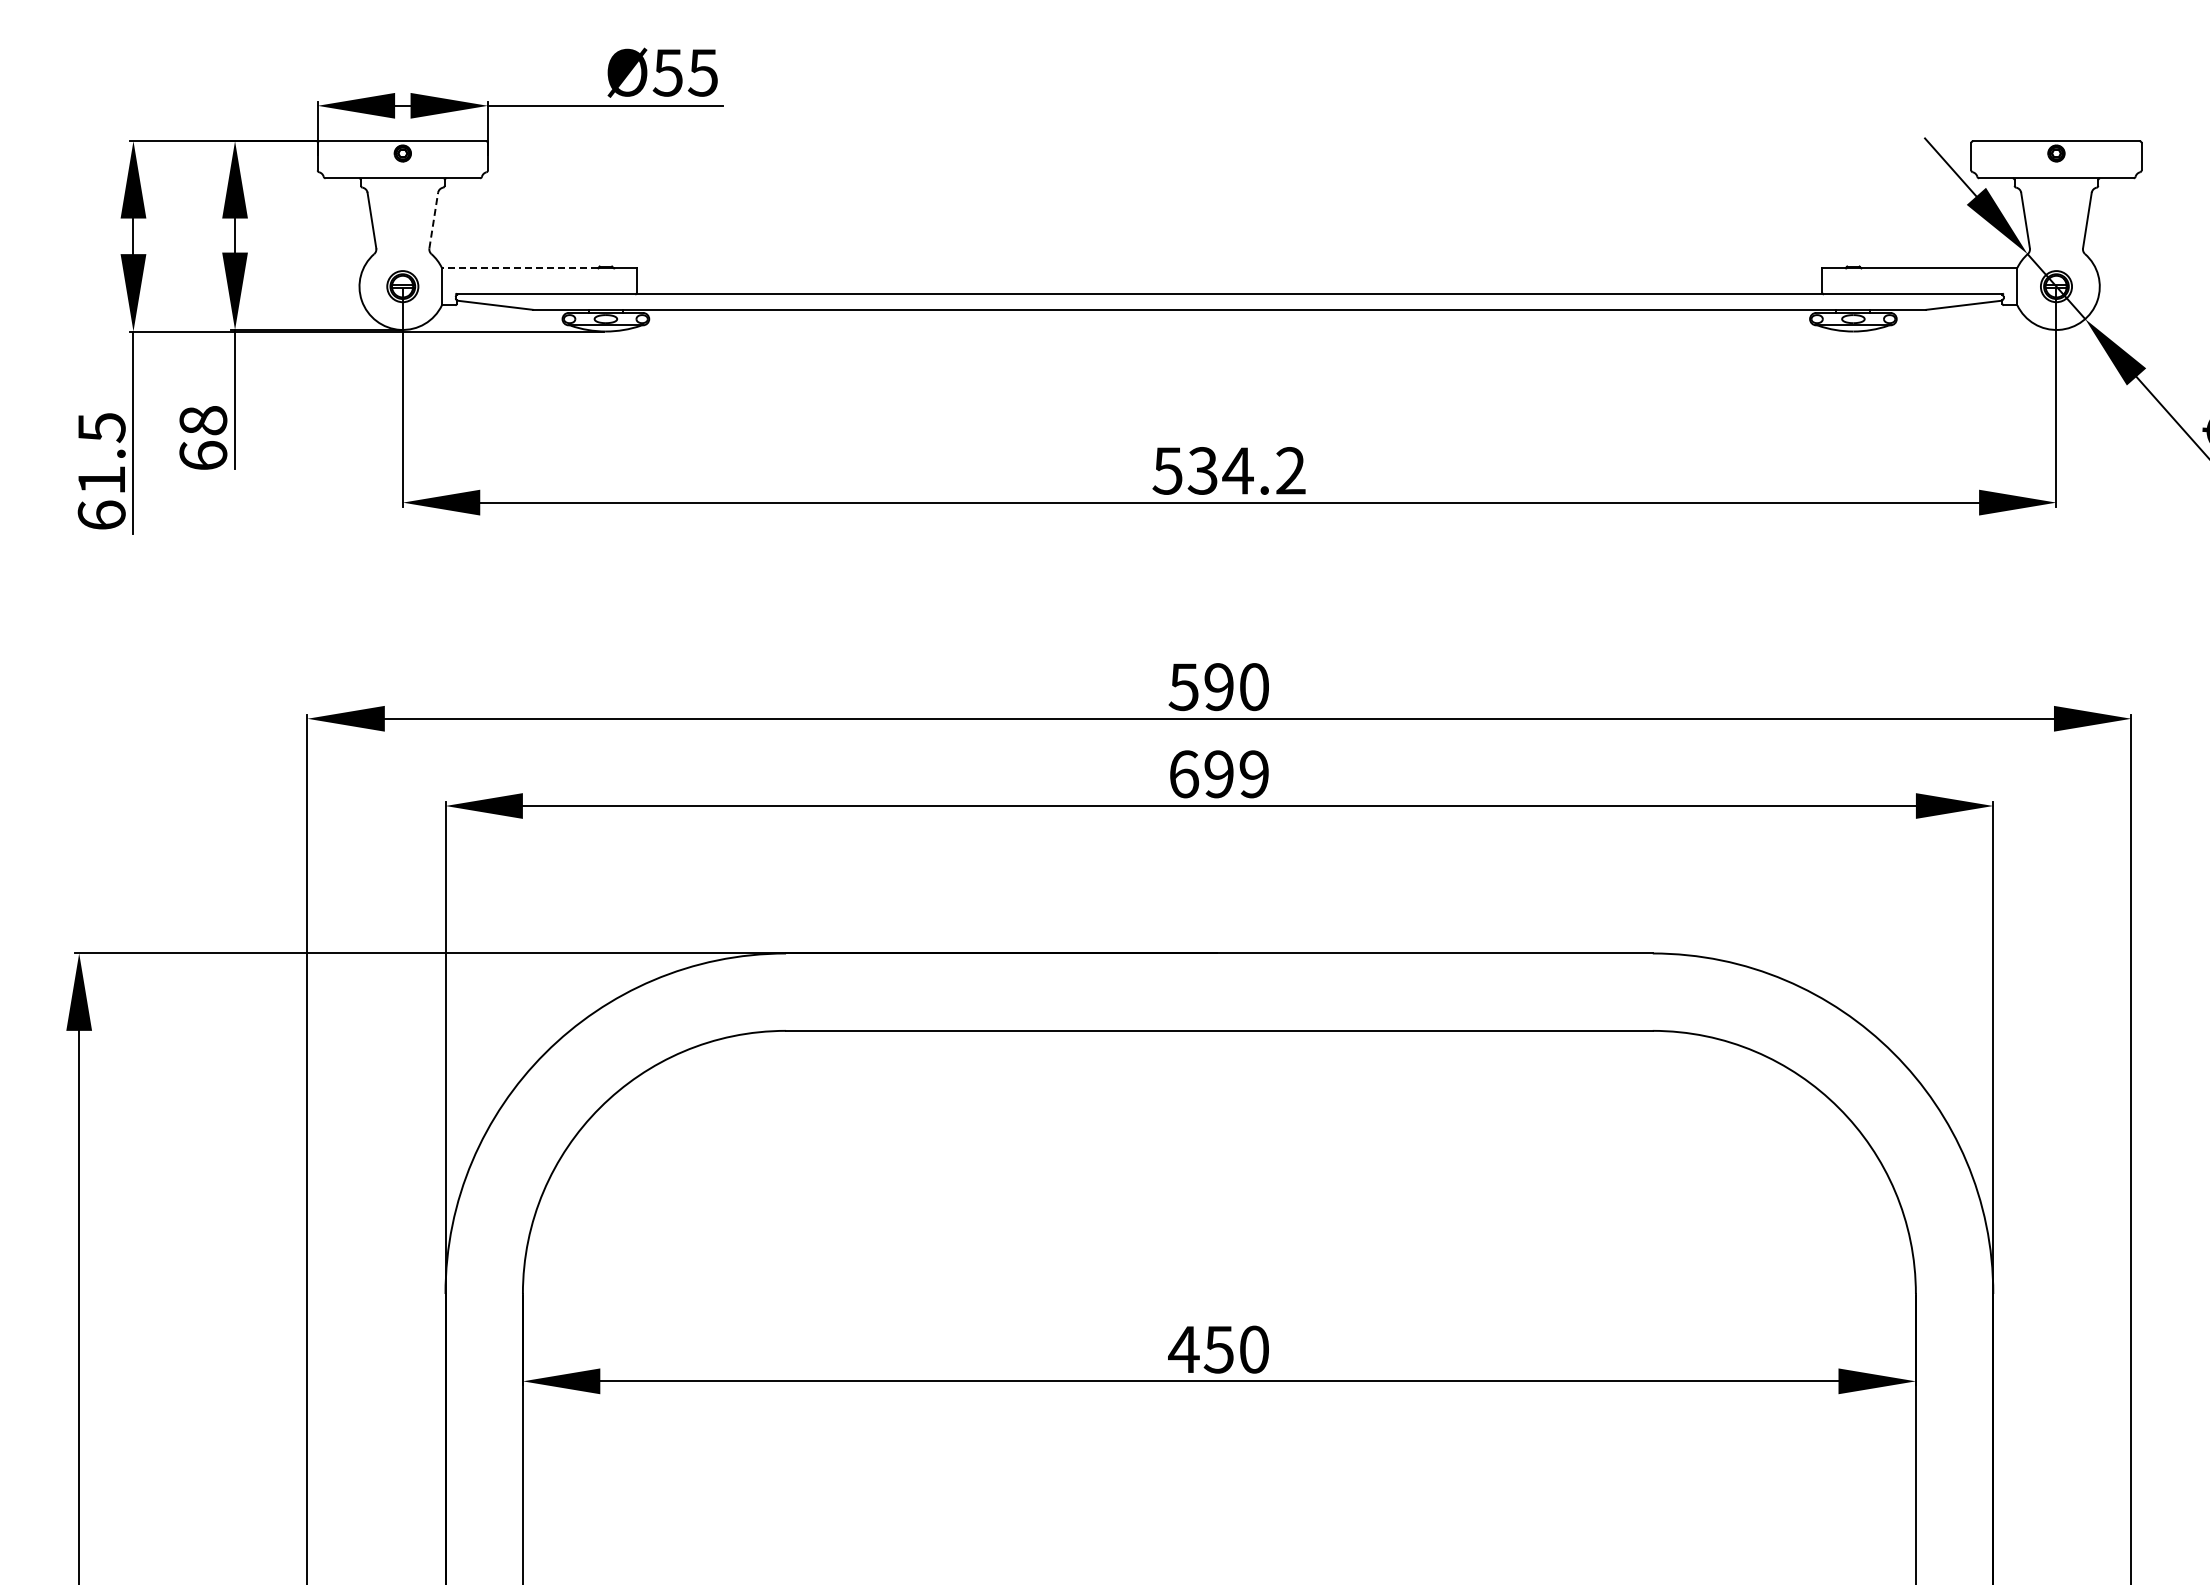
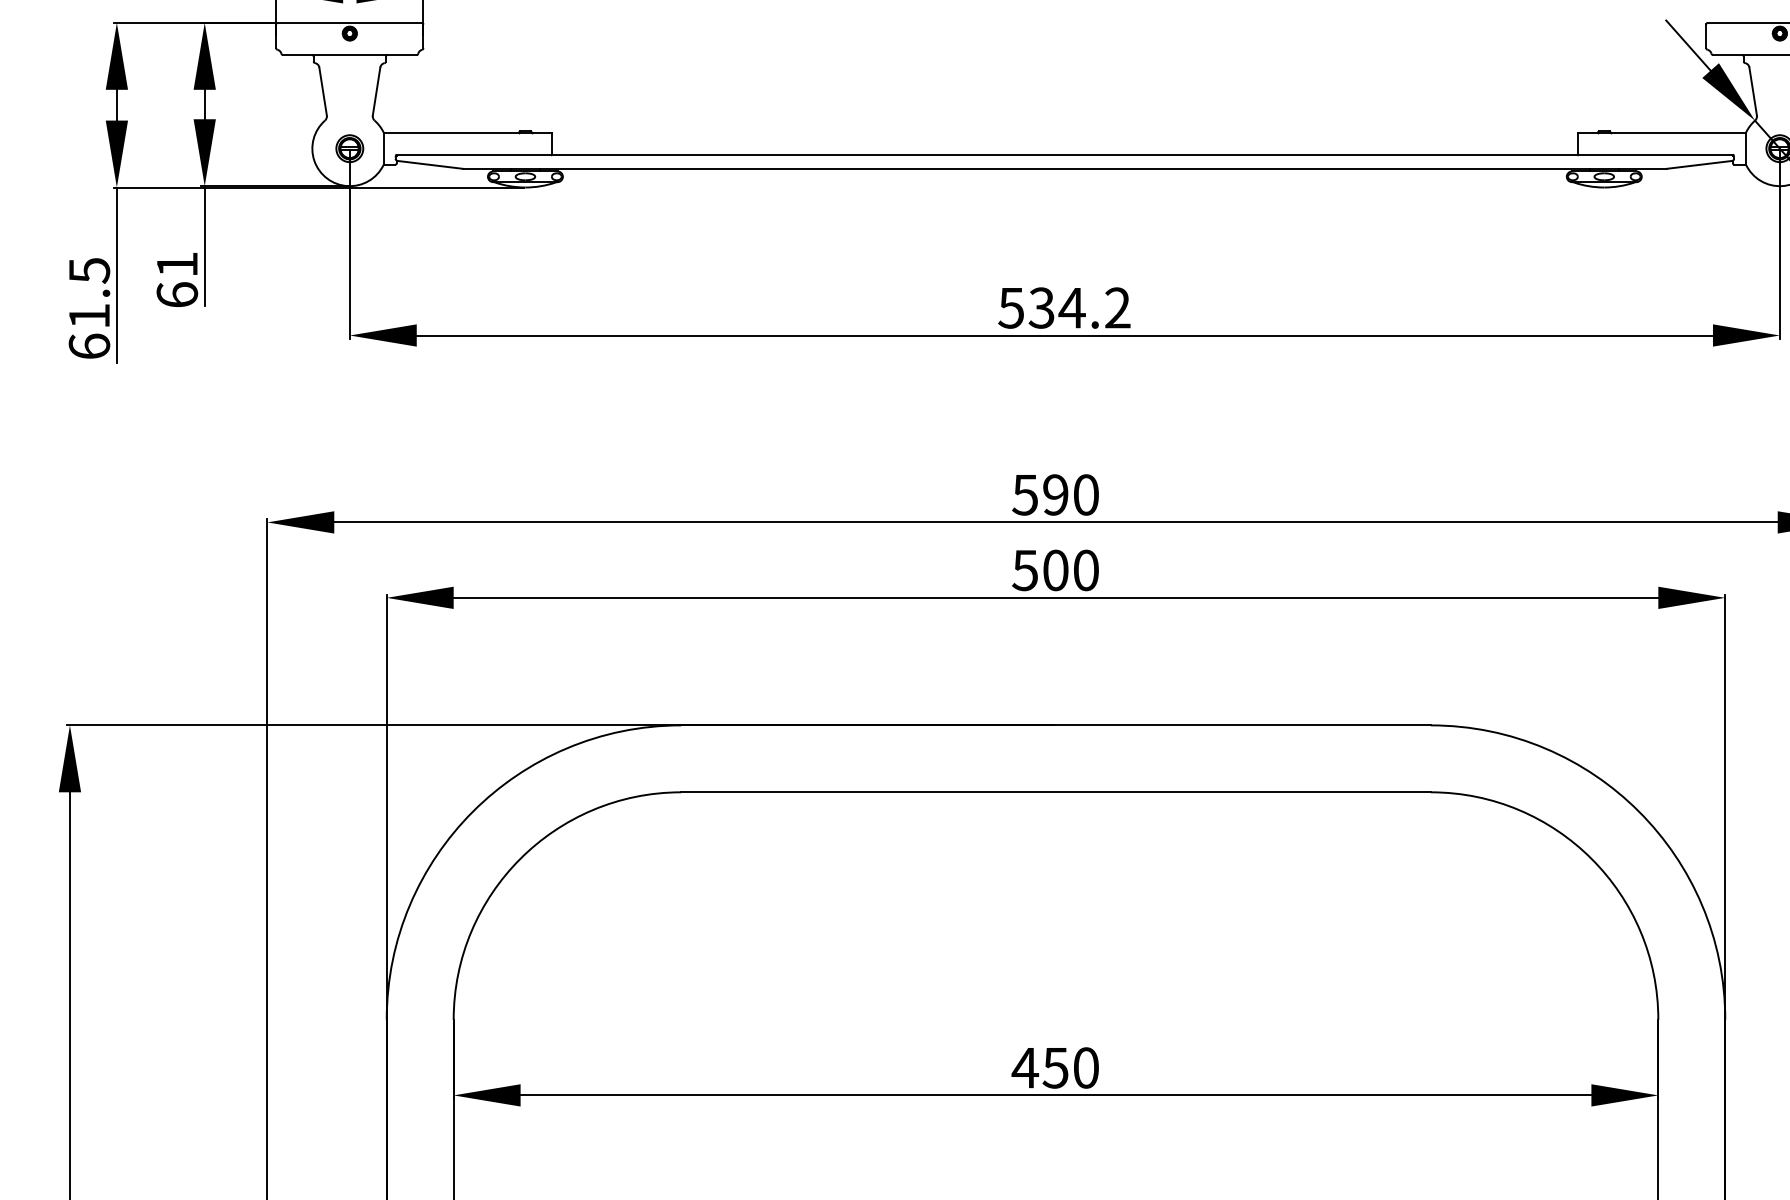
line: (433, 220) -> (376, 91), dashed -> solid
line: (519, 268) -> (450, 133), dashed -> solid
text: (203, 420) -> (177, 264), 68 -> 61
text: (1218, 774) -> (1055, 570), 699 -> 500

